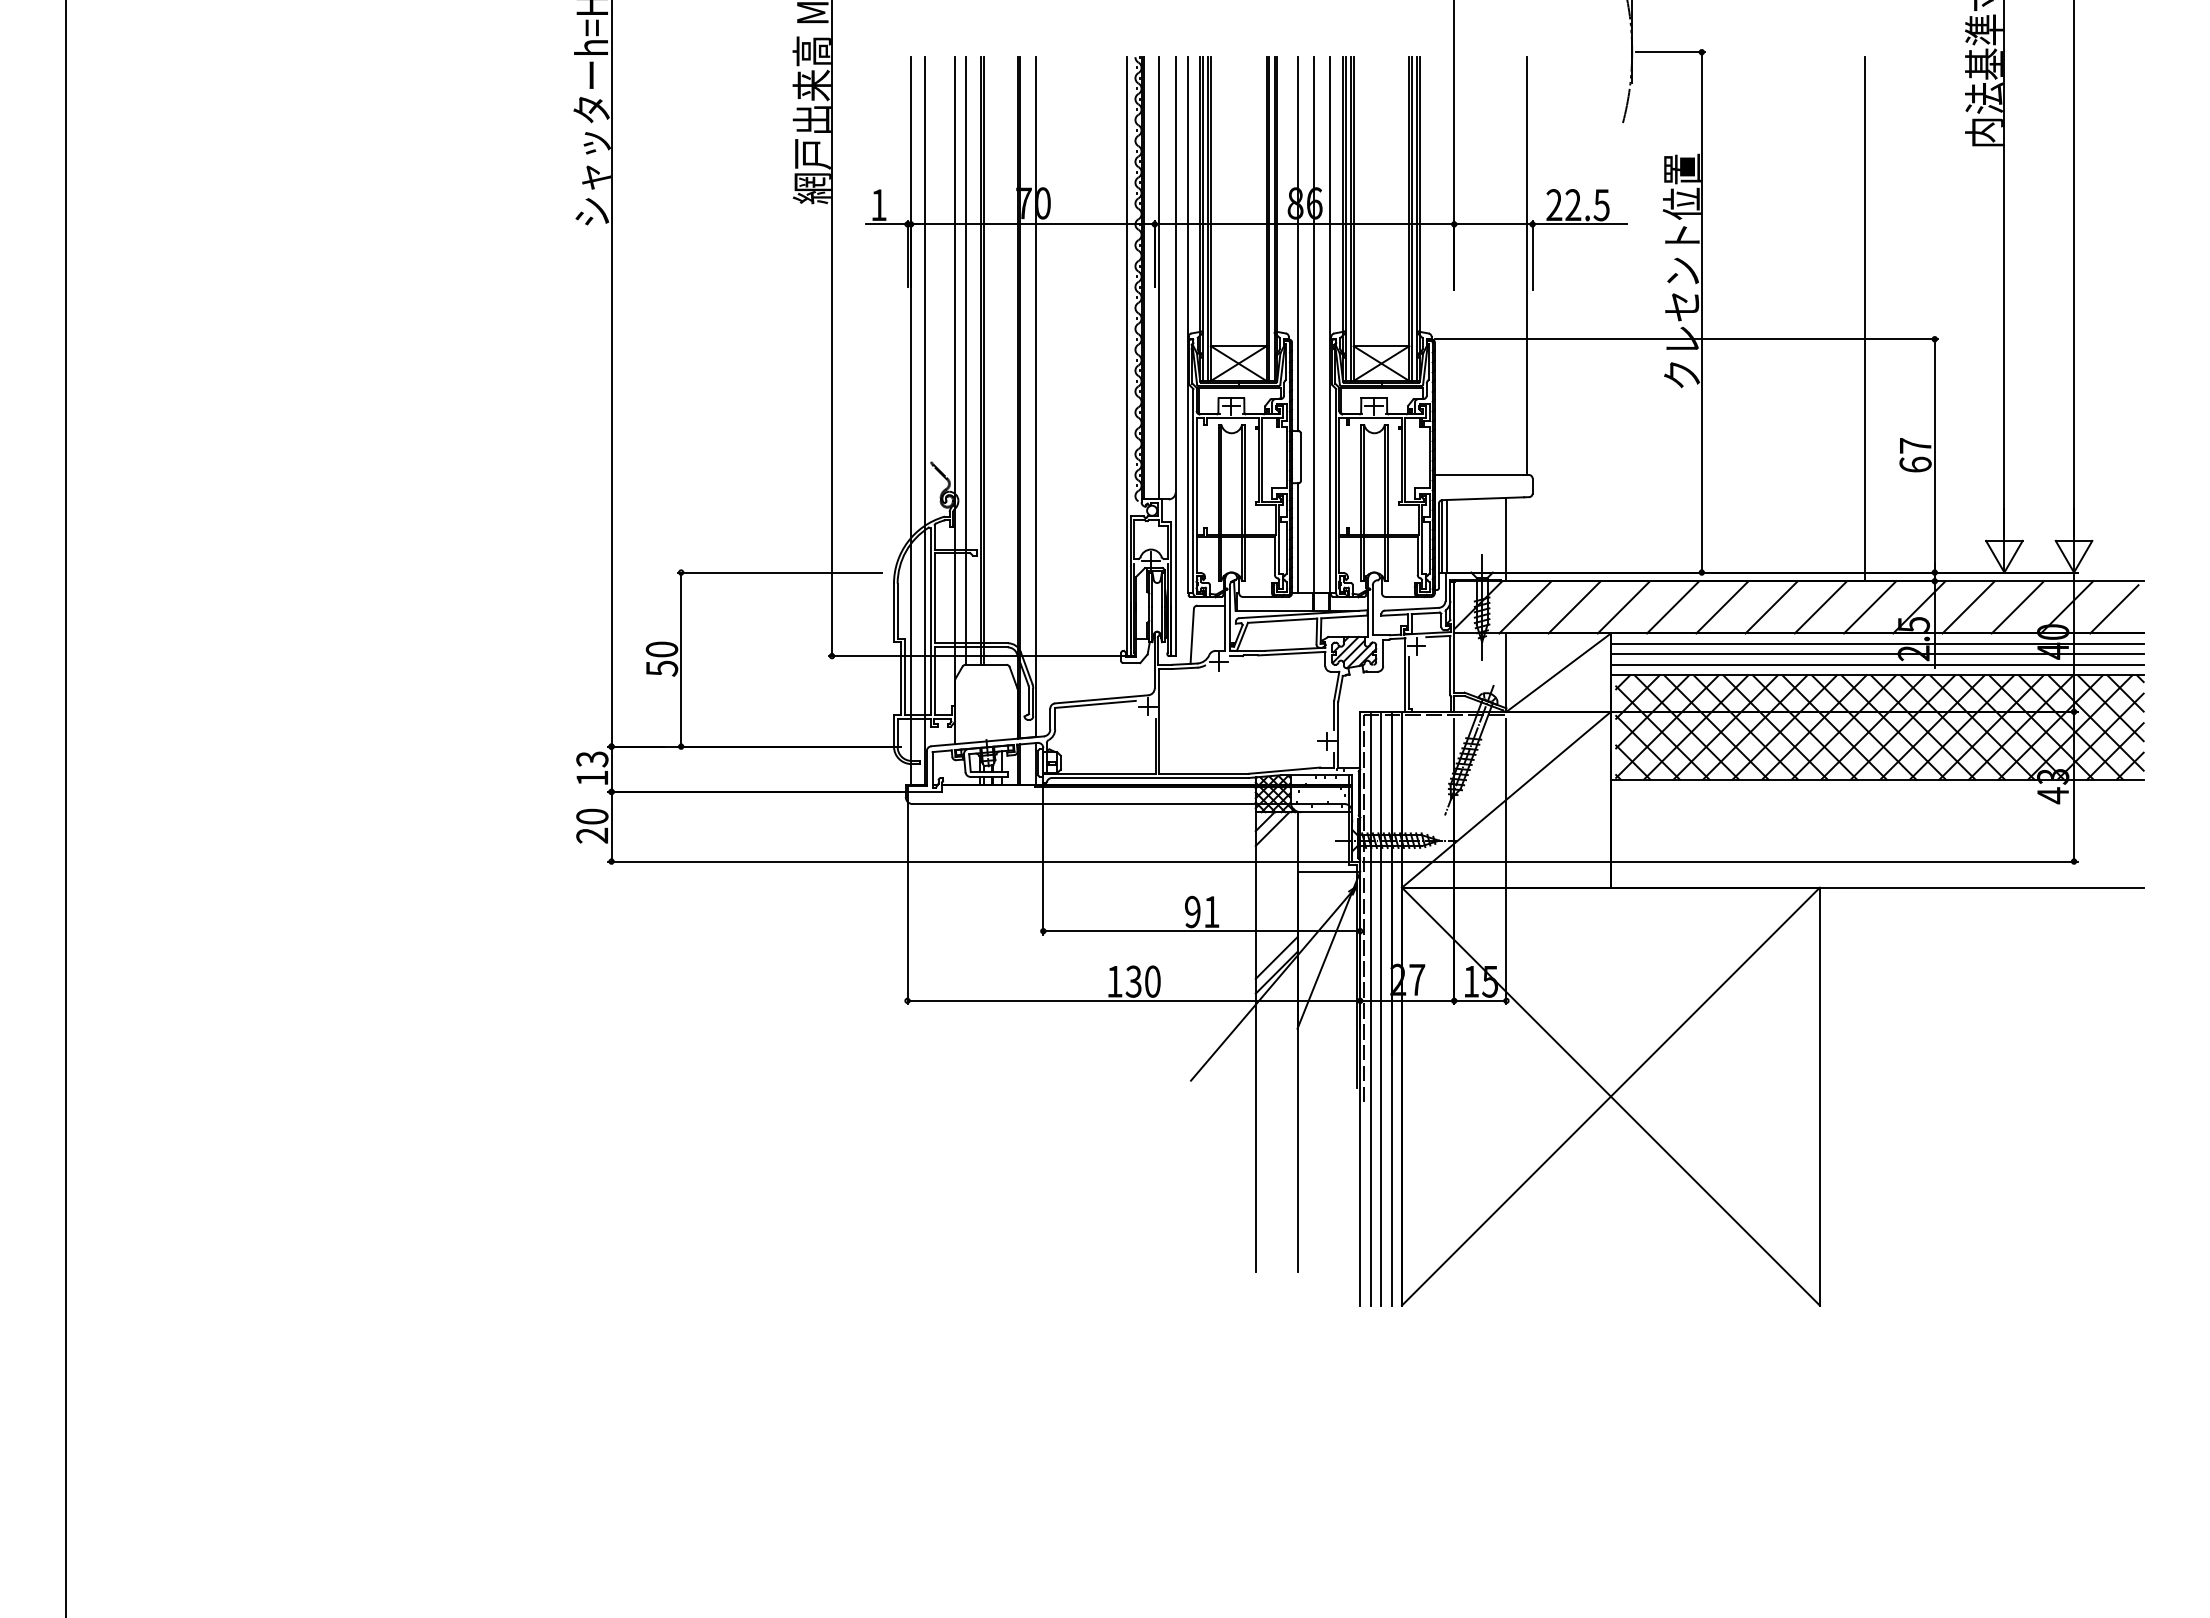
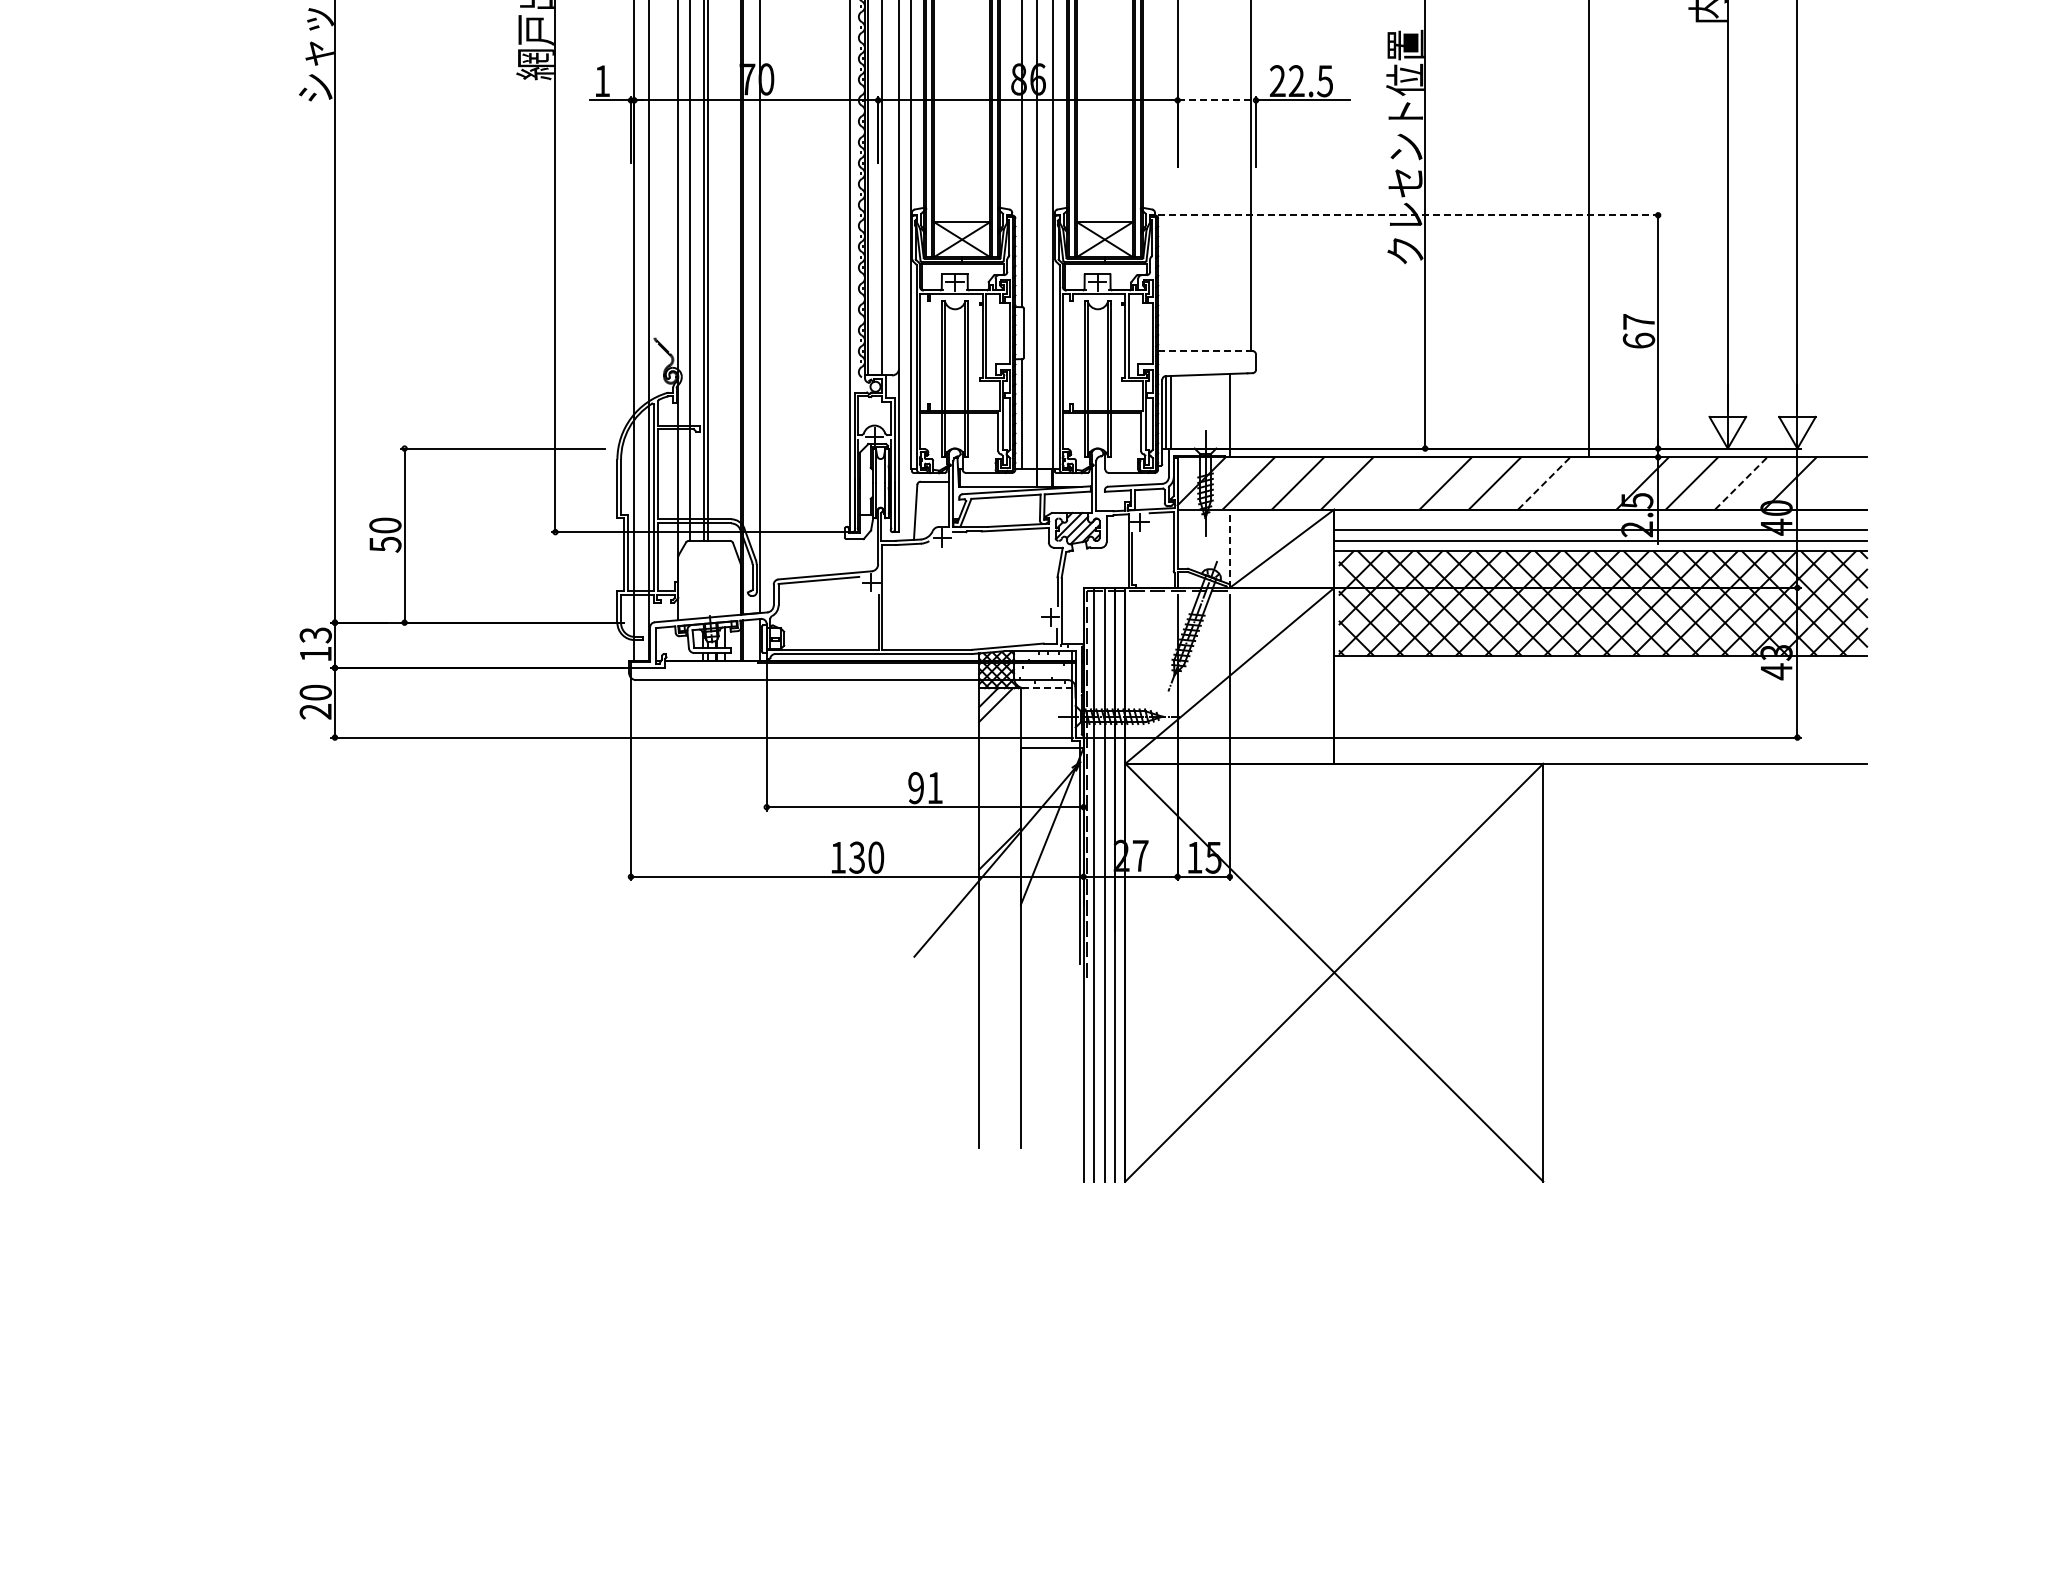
line: (1493, 224) -> (1216, 100), solid -> dashed
line: (1686, 339) -> (1409, 215), solid -> dashed
line: (1479, 475) -> (1202, 351), solid -> dashed
line: (1673, 607) -> (1396, 483), removed
line: (1820, 607) -> (1543, 483), solid -> dashed
line: (1870, 607) -> (1593, 483), removed
line: (2017, 607) -> (1740, 483), solid -> dashed
line: (2114, 609) -> (1837, 485), removed
line: (1876, 643) -> (1599, 519), removed
line: (1506, 672) -> (1229, 548), solid -> dashed
line: (1324, 812) -> (1047, 688), solid -> dashed
line: (1276, 957) -> (999, 833), removed

